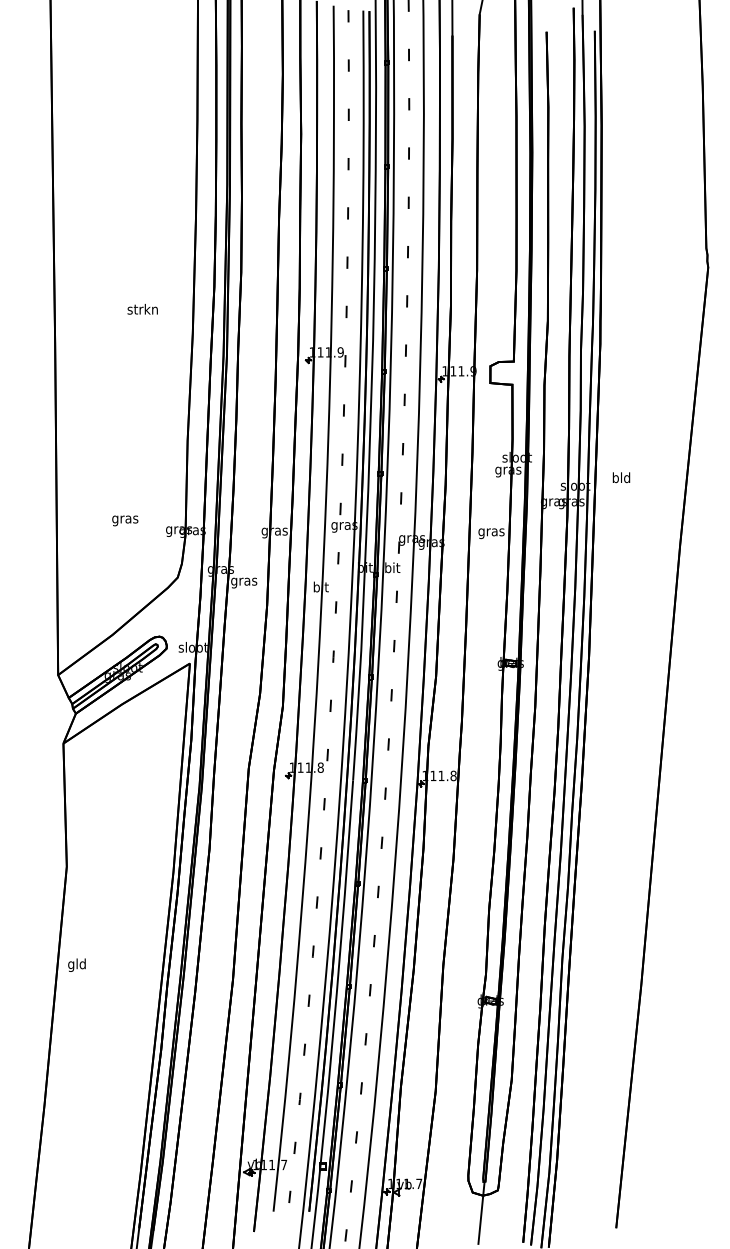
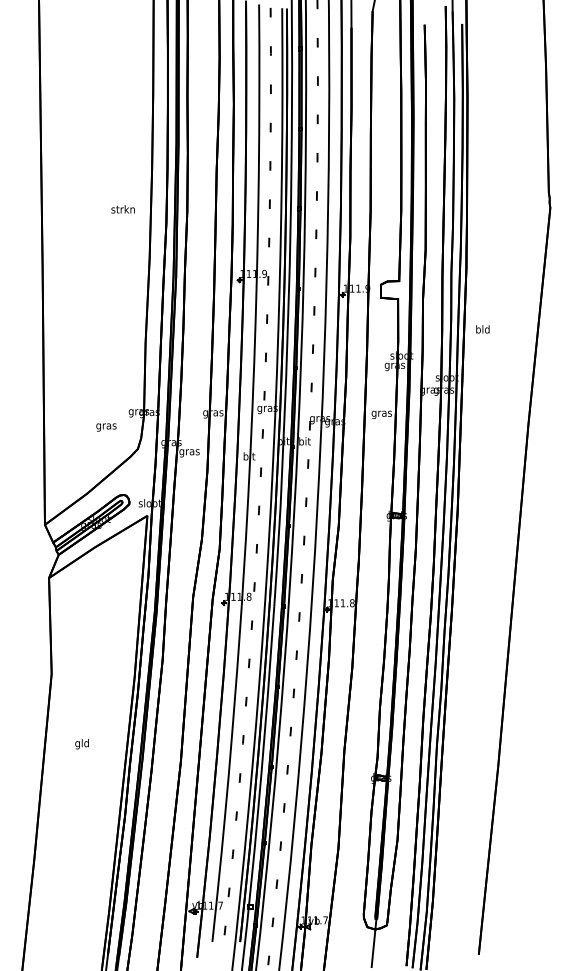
text: (142, 309) -> (122, 209), moved
text: (621, 477) -> (482, 329), moved
text: (125, 520) -> (106, 427), moved
text: (76, 964) -> (81, 743), moved

